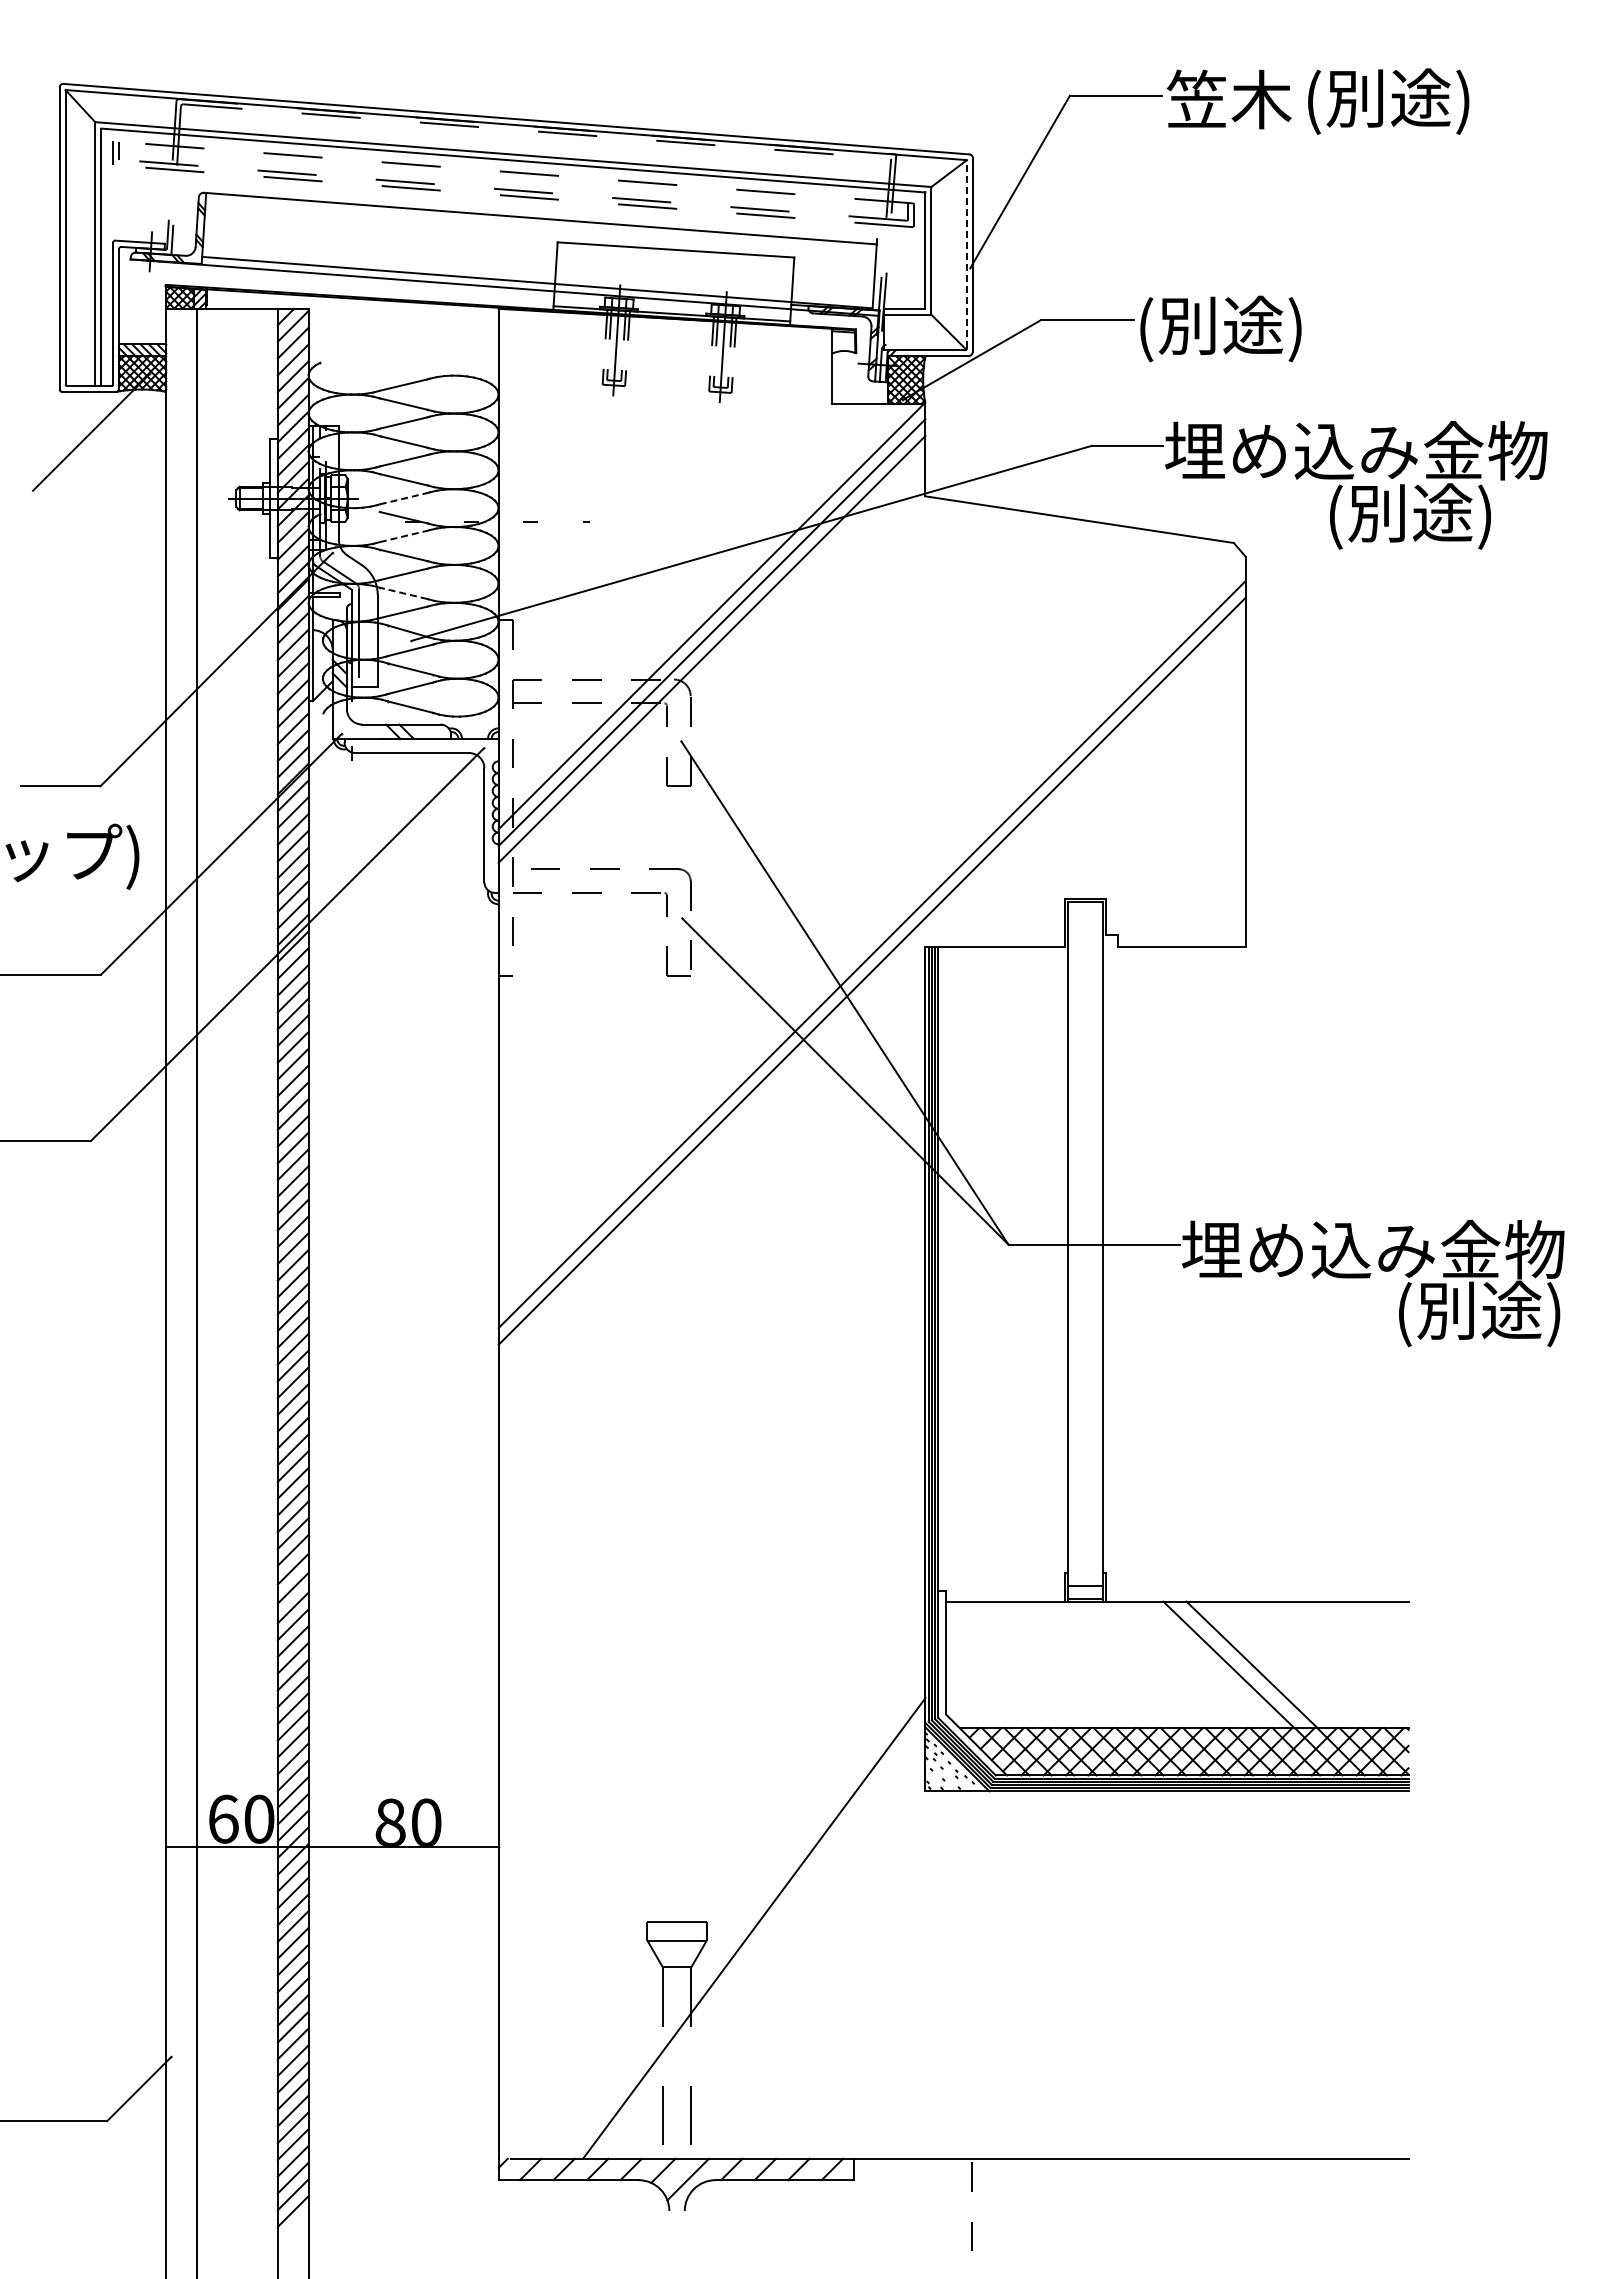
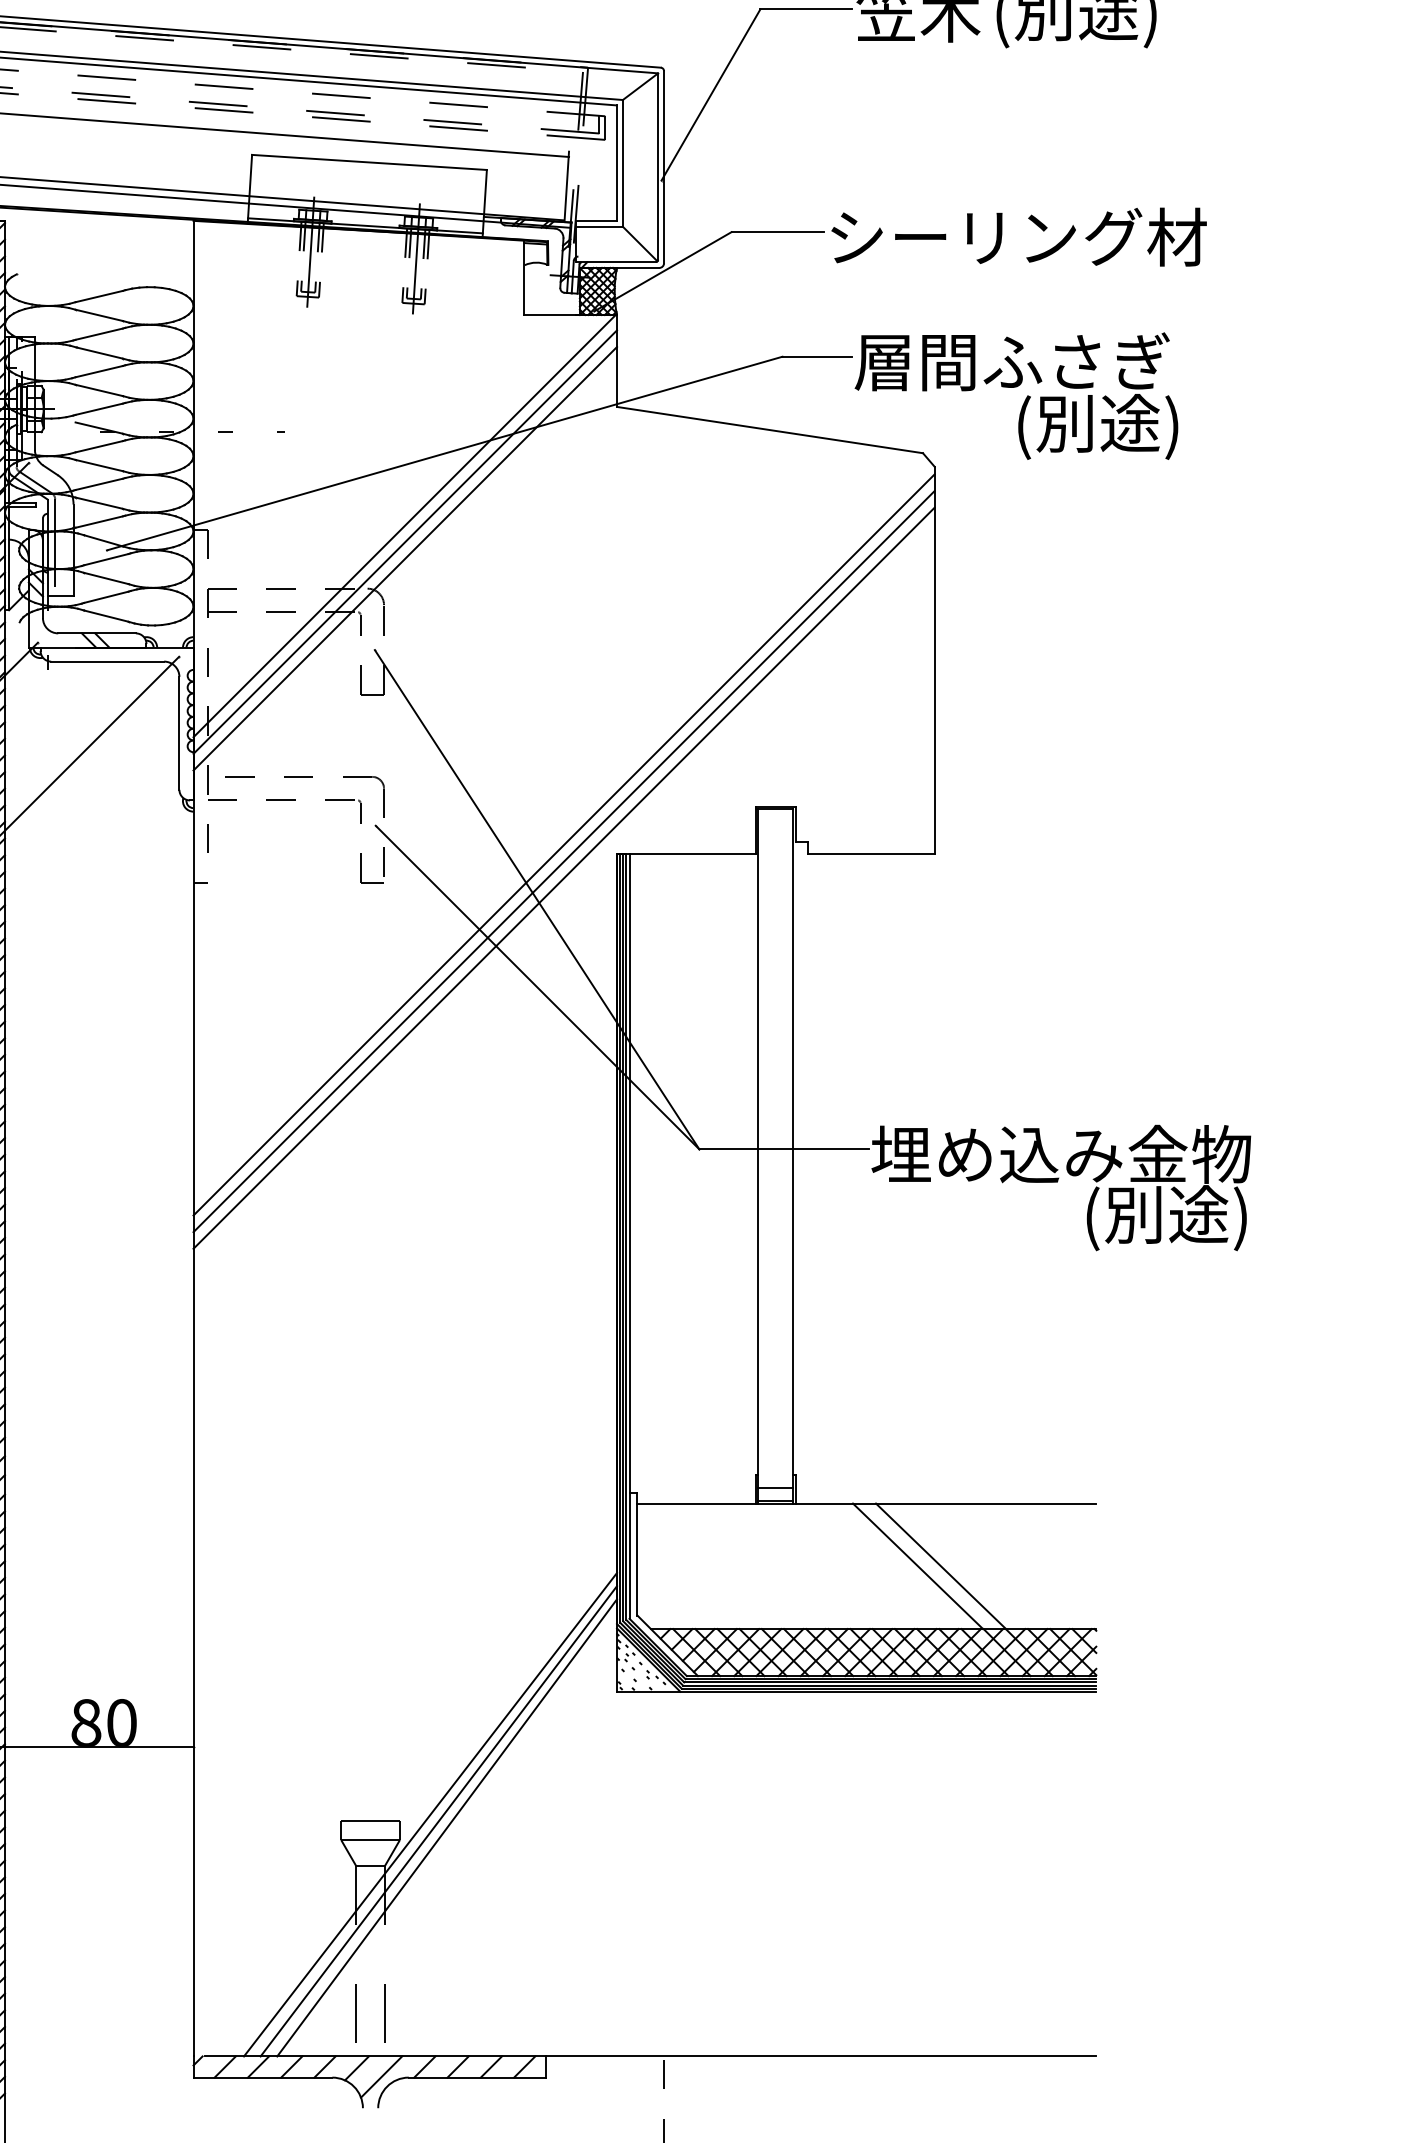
line: (966, 254) -> (657, 166), dashed -> solid
text: (1329, 328) -> (1017, 240), (別途) -> シーリング材
text: (1356, 450) -> (1044, 361), 埋め込み金物 -> 層間ふさぎ
line: (403, 498) -> (99, 409), dashed -> solid
line: (403, 536) -> (99, 446), dashed -> solid
line: (403, 593) -> (99, 503), dashed -> solid
line: (871, 937) -> (563, 844), added
line: (737, 1914) -> (430, 1814), added
line: (745, 1921) -> (438, 1820), added

